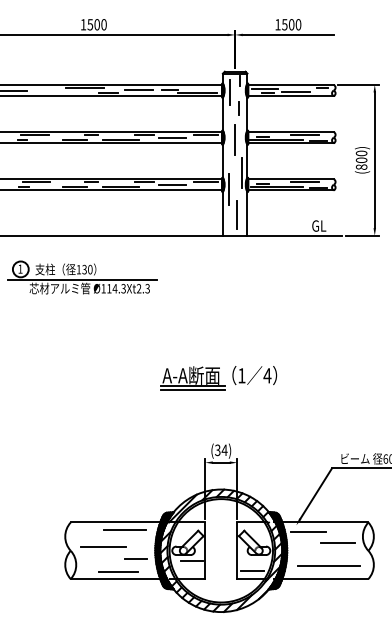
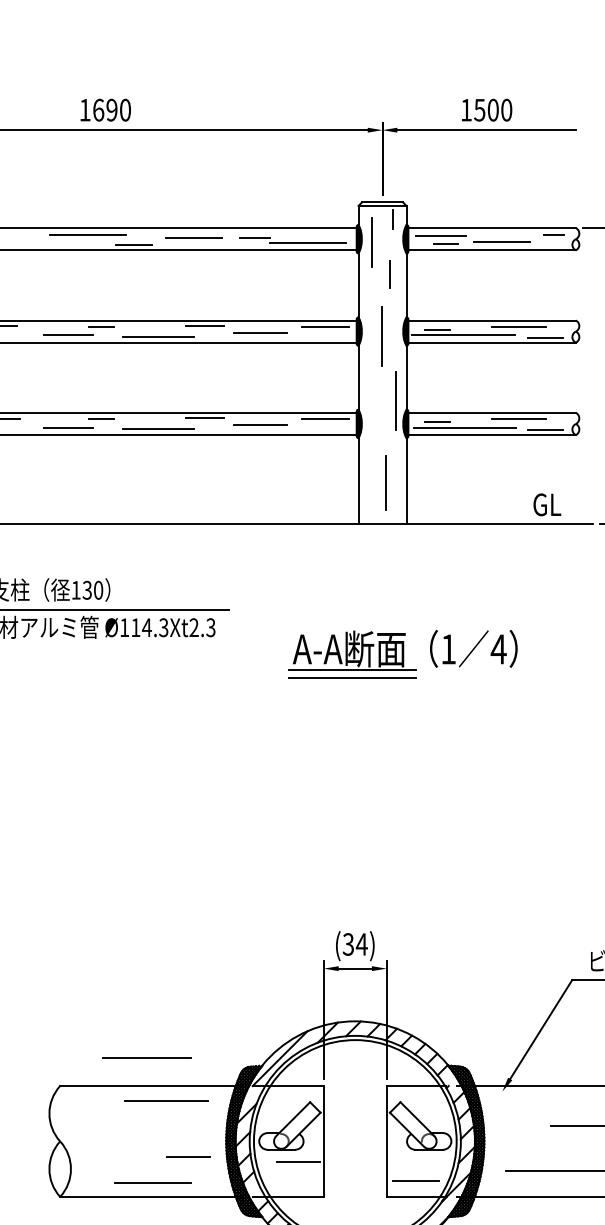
text: (93, 24) -> (104, 109), 1500 -> 1690
line: (229, 189) -> (371, 433), removed
part: (218, 378) -> (402, 654), moved
line: (308, 531) -> (526, 1103), removed
line: (103, 546) -> (147, 1056), moved

